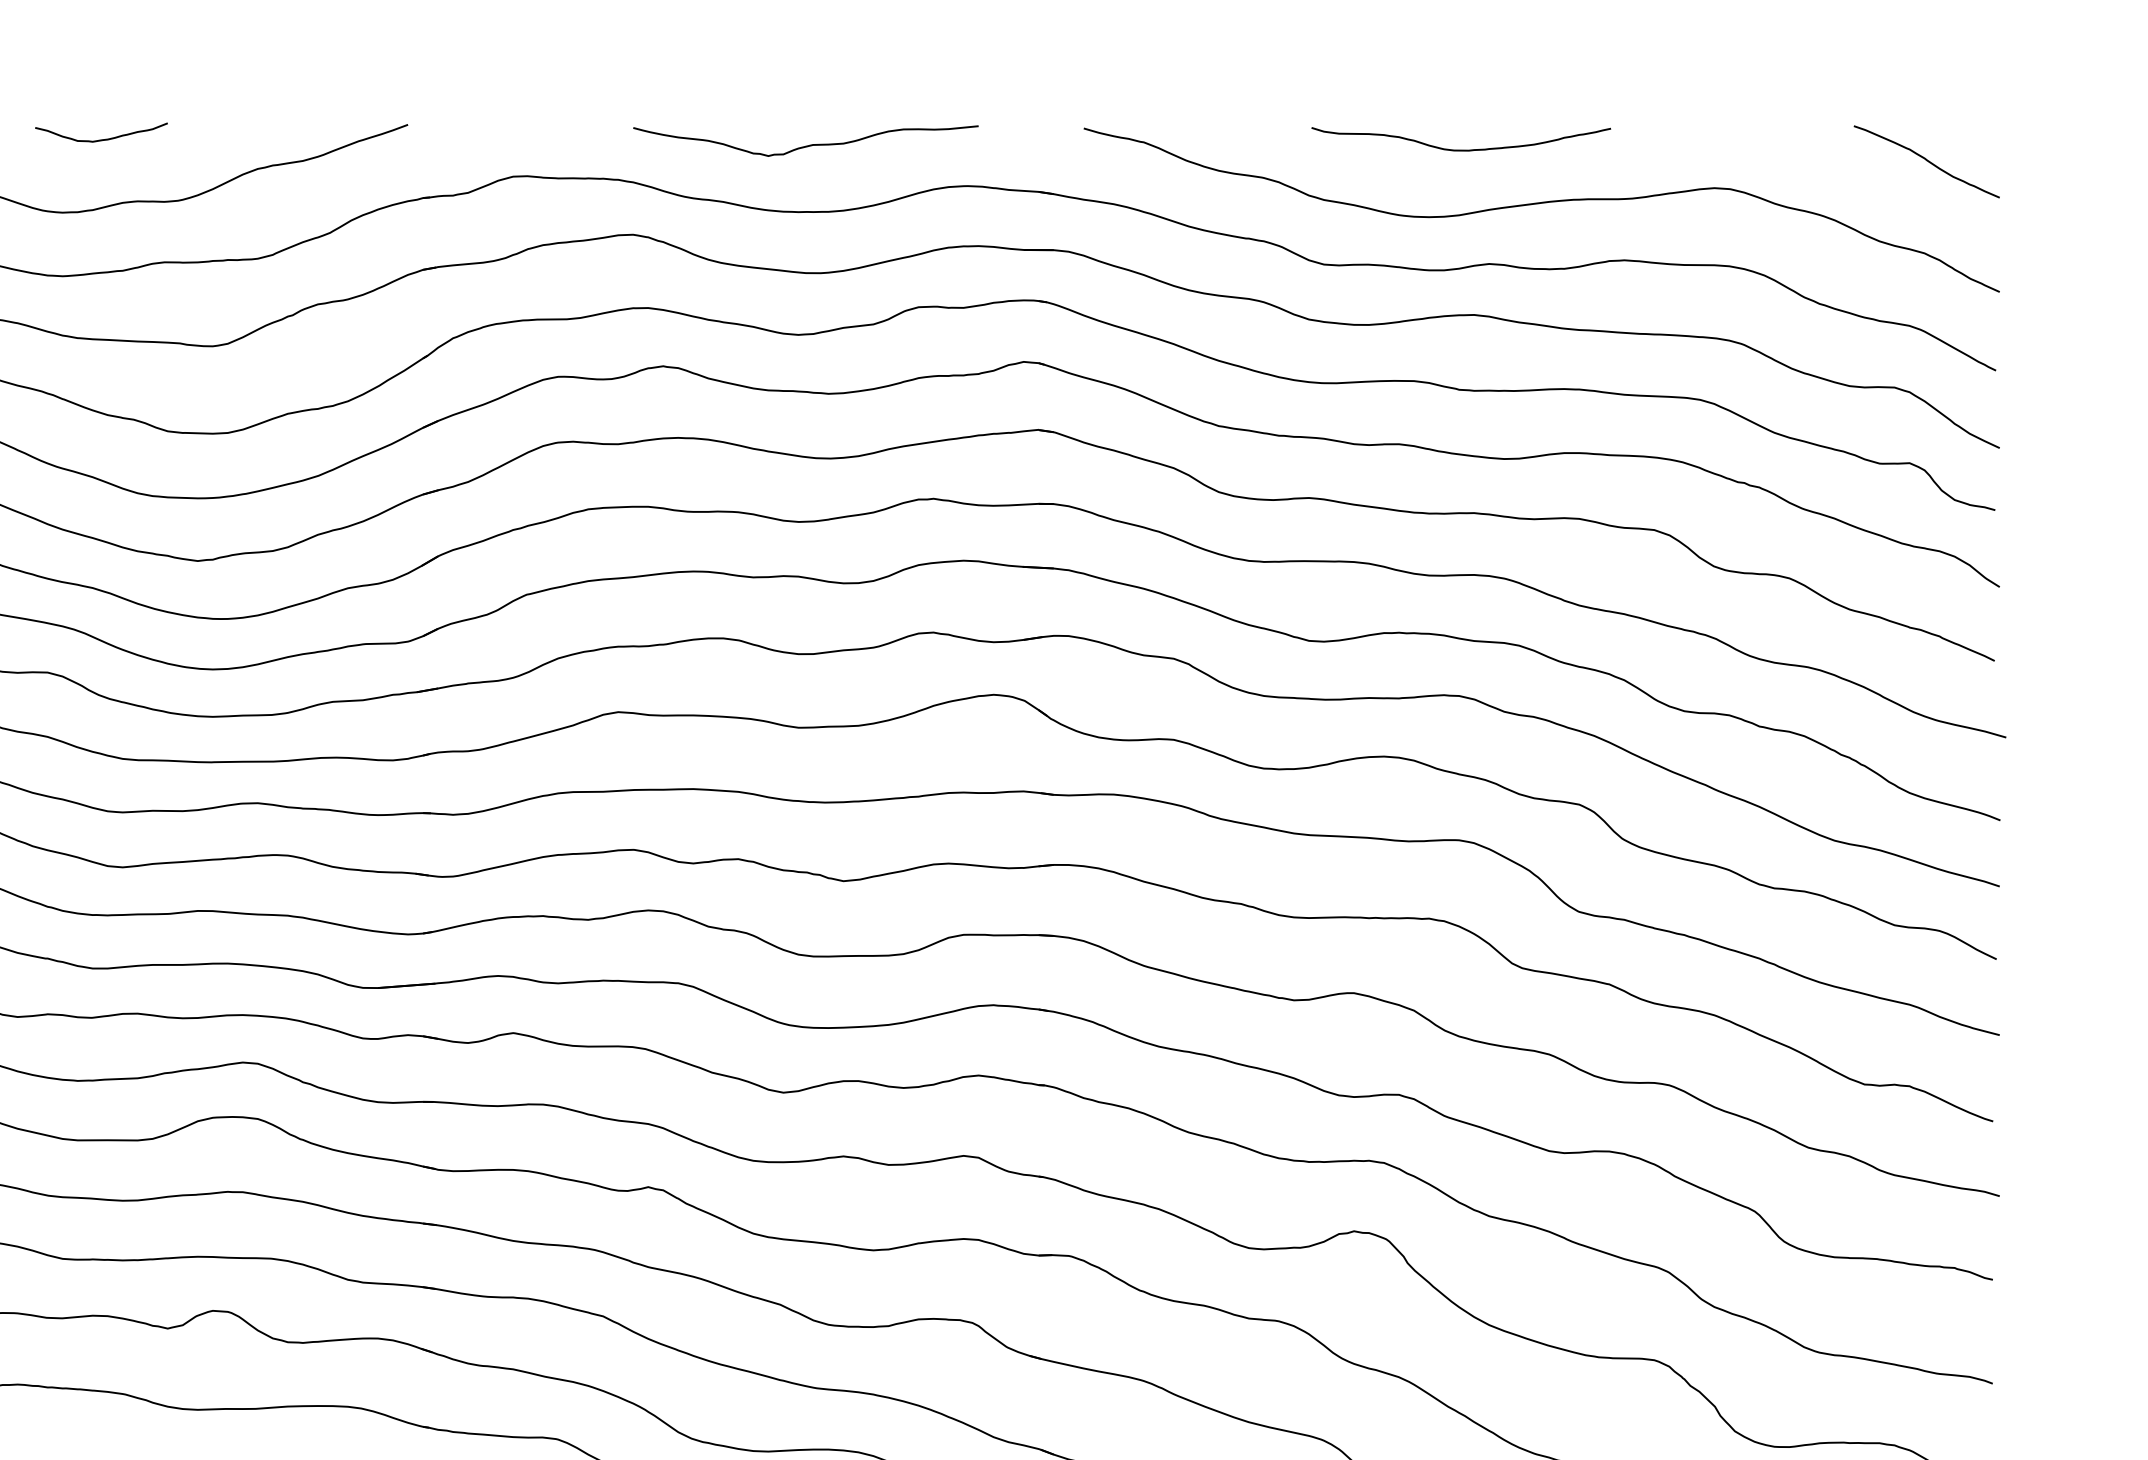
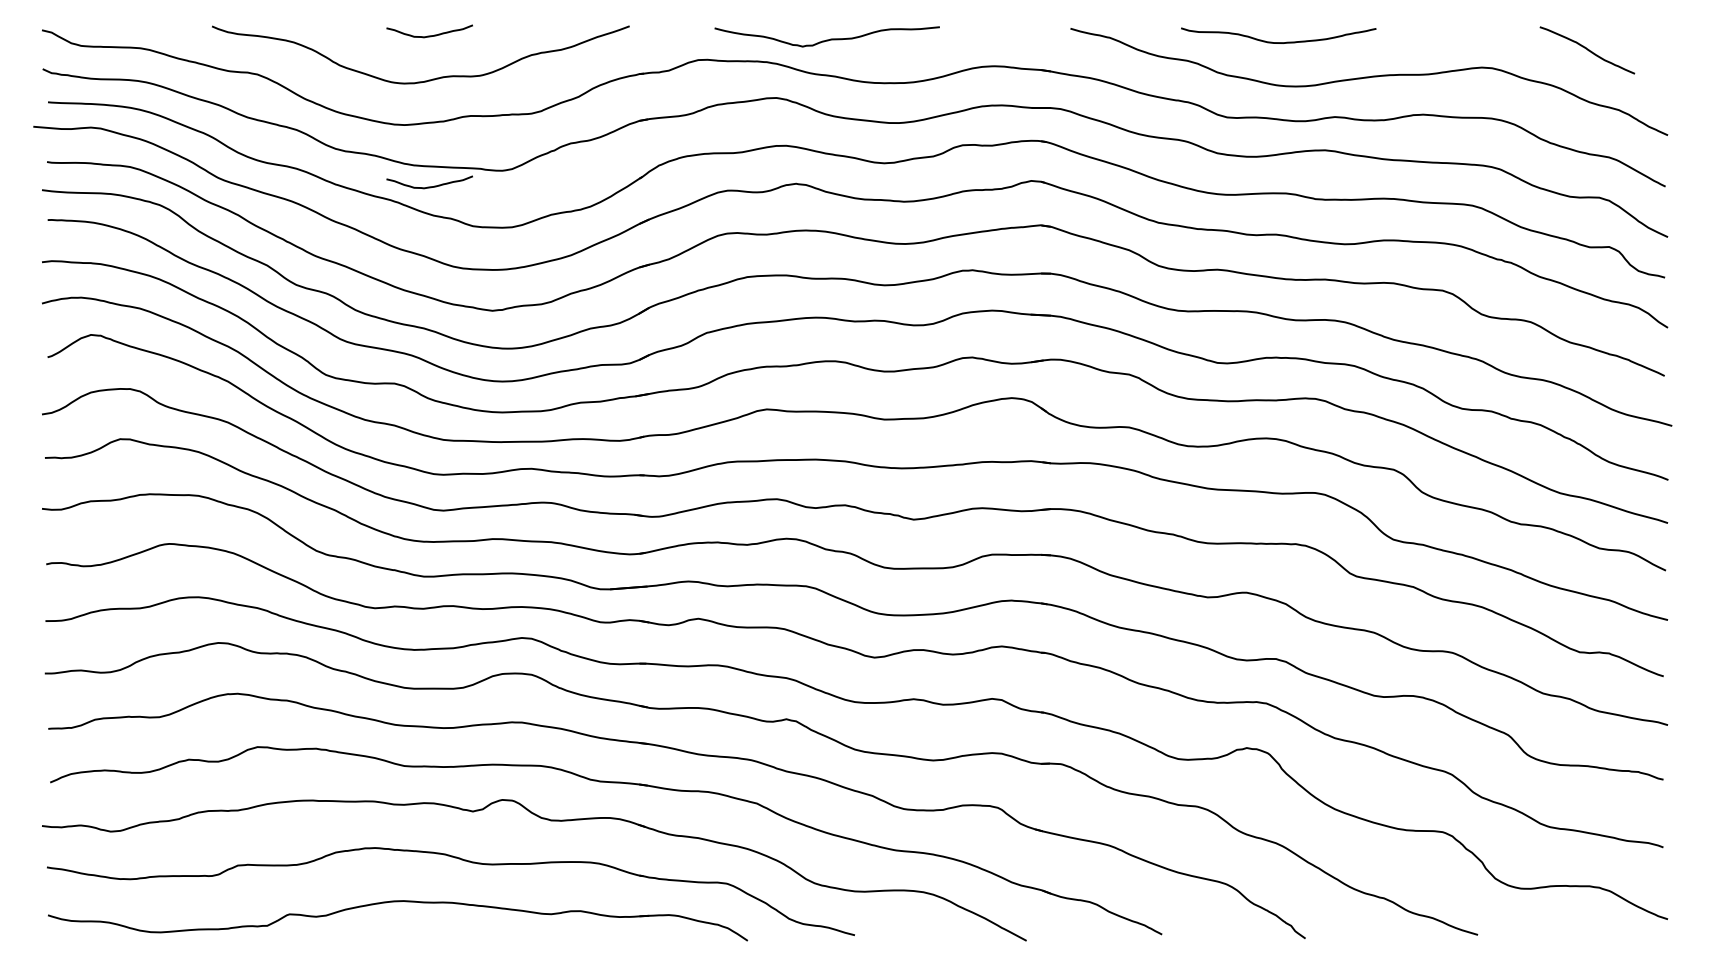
curve: (804, 145) -> (826, 39), moved
curve: (1460, 149) -> (1278, 42), moved
curve: (1926, 161) -> (1587, 50), moved
curve: (101, 370) -> (429, 186), added

